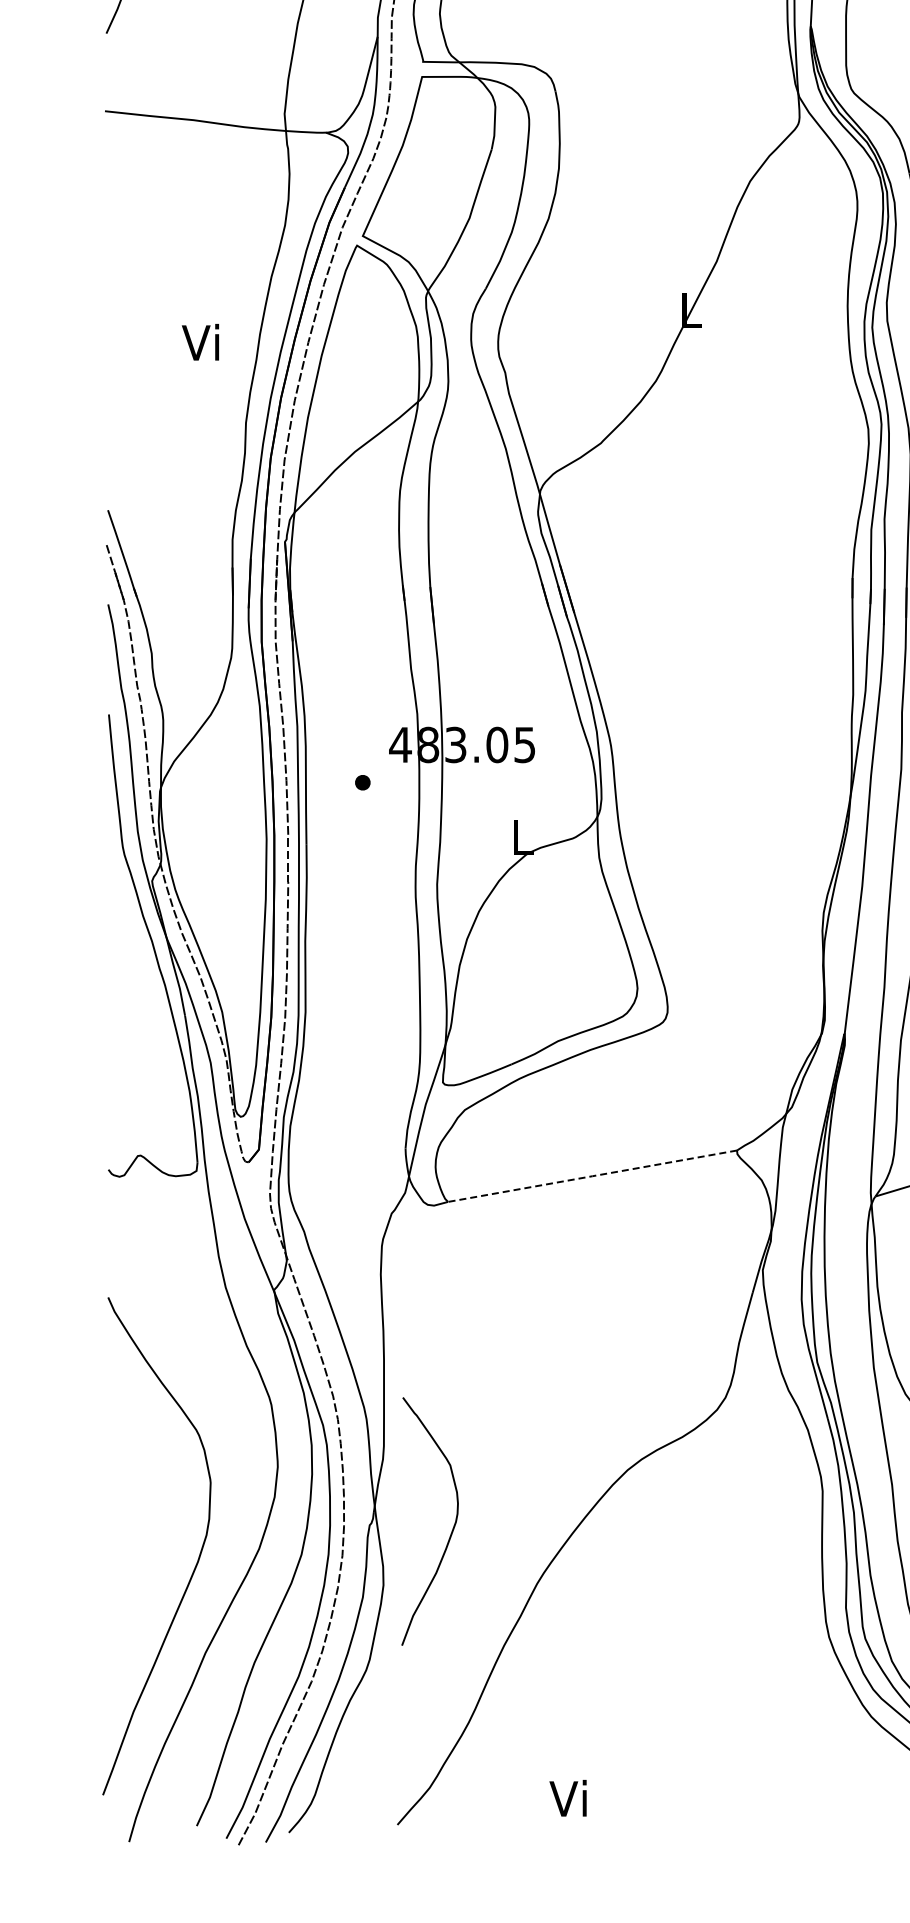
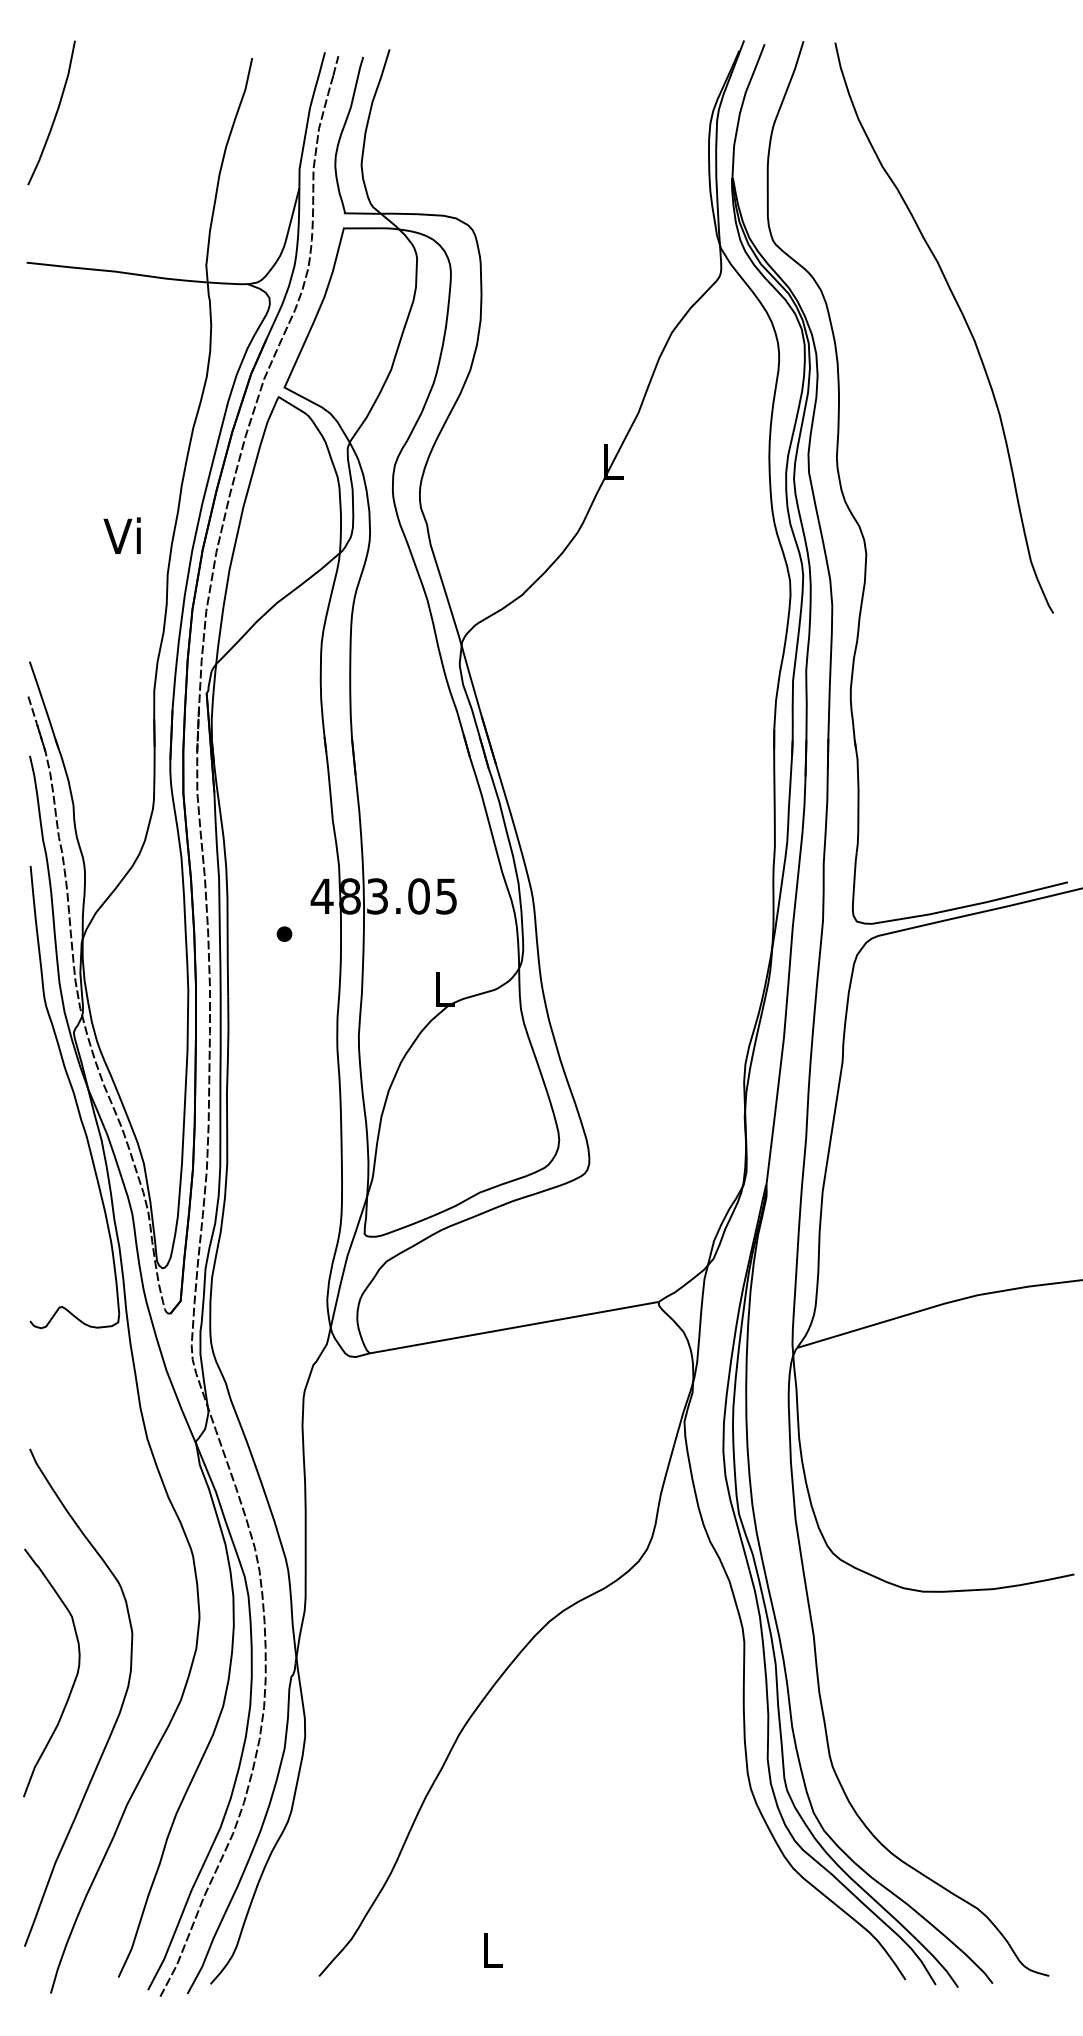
text: (199, 342) -> (121, 535), moved
line: (592, 1176) -> (514, 1327), dashed -> solid
curve: (452, 1527) -> (74, 1678), moved
text: (567, 1798) -> (489, 1949), Vi -> L

